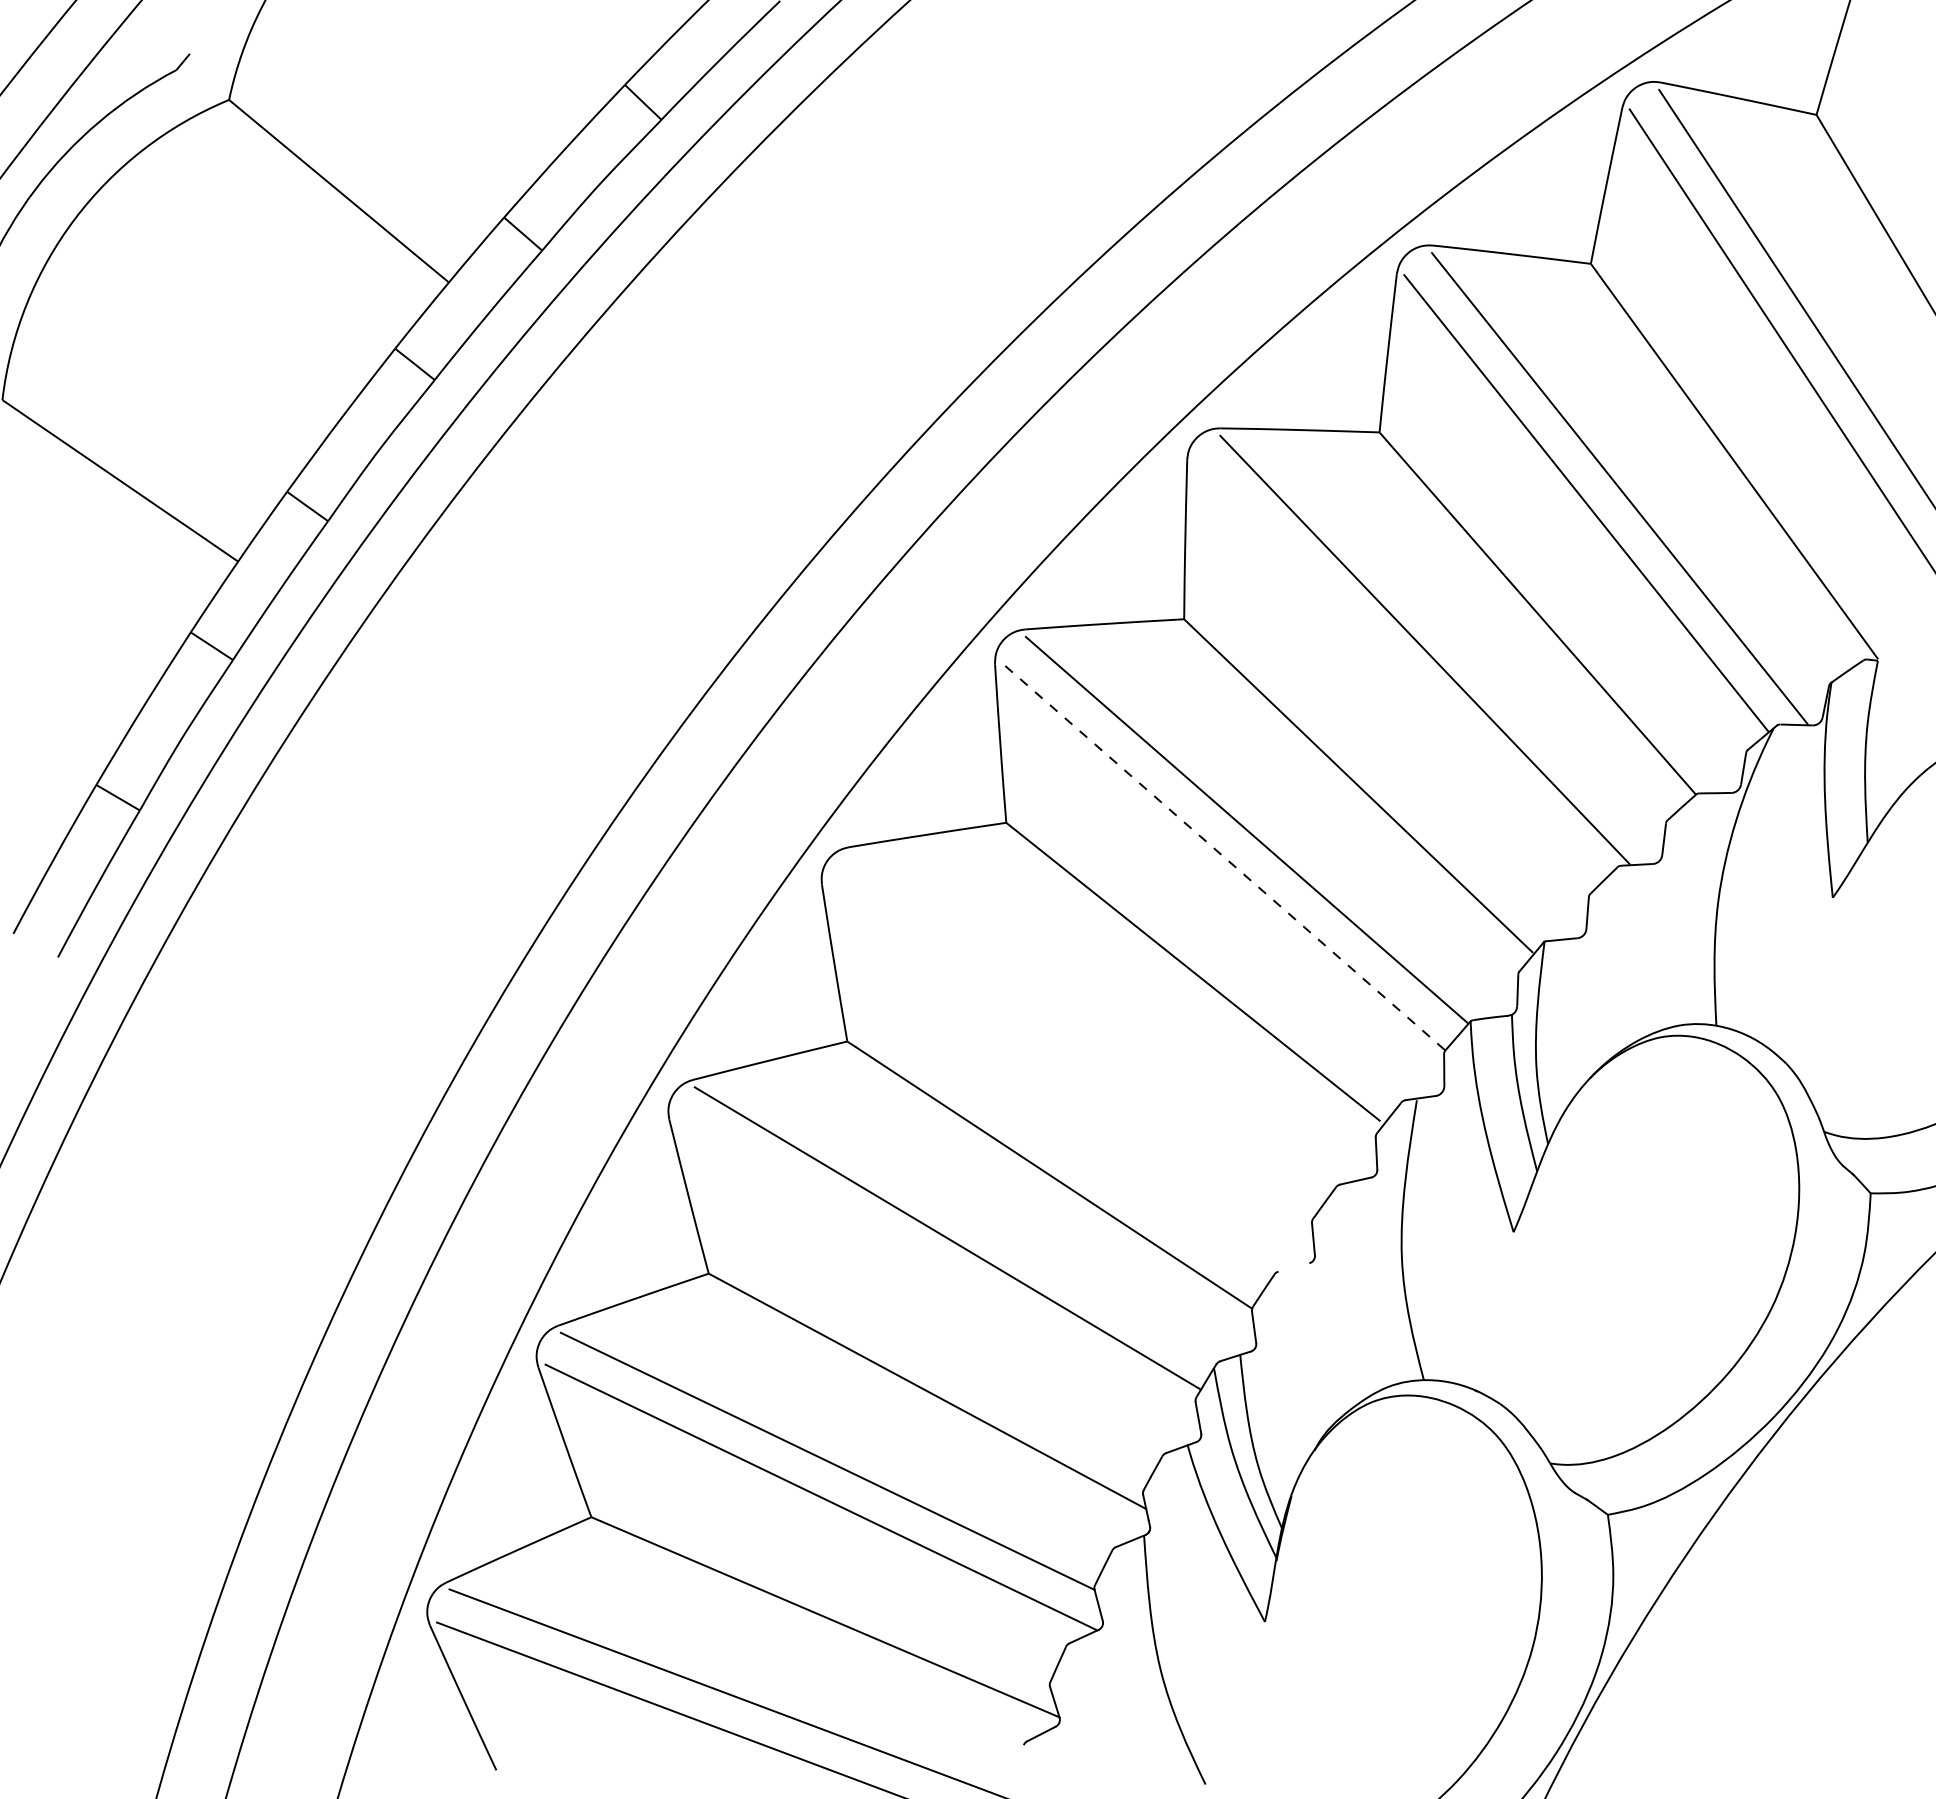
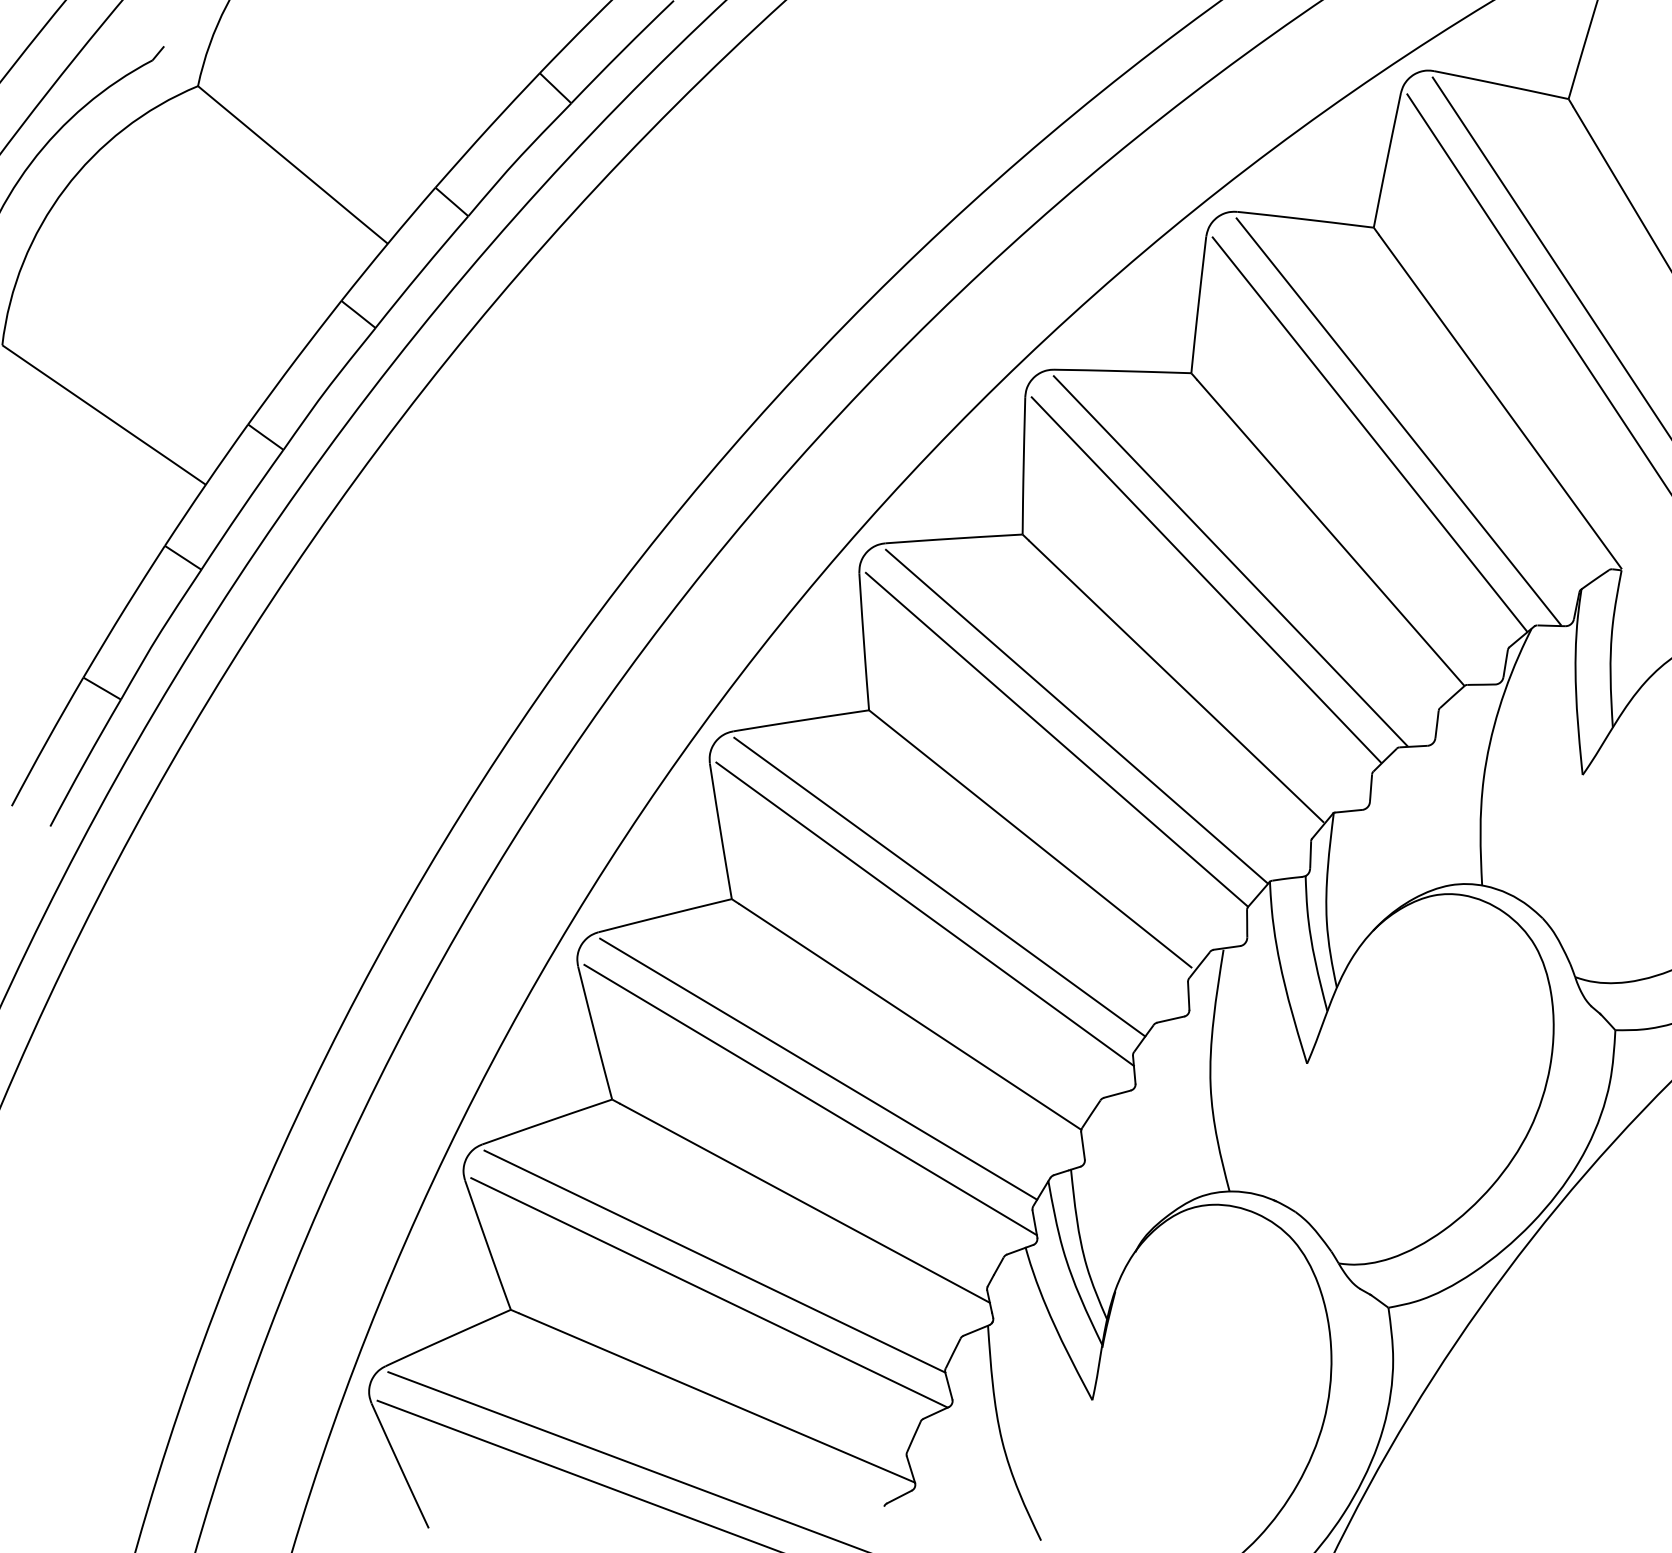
line: (1396, 671) -> (1205, 579), added
line: (1223, 856) -> (1056, 739), dashed -> solid
line: (1088, 1027) -> (940, 887), added
line: (1071, 1058) -> (925, 913), added
line: (1293, 1267) -> (1117, 1094), added
line: (938, 1273) -> (810, 1099), added

